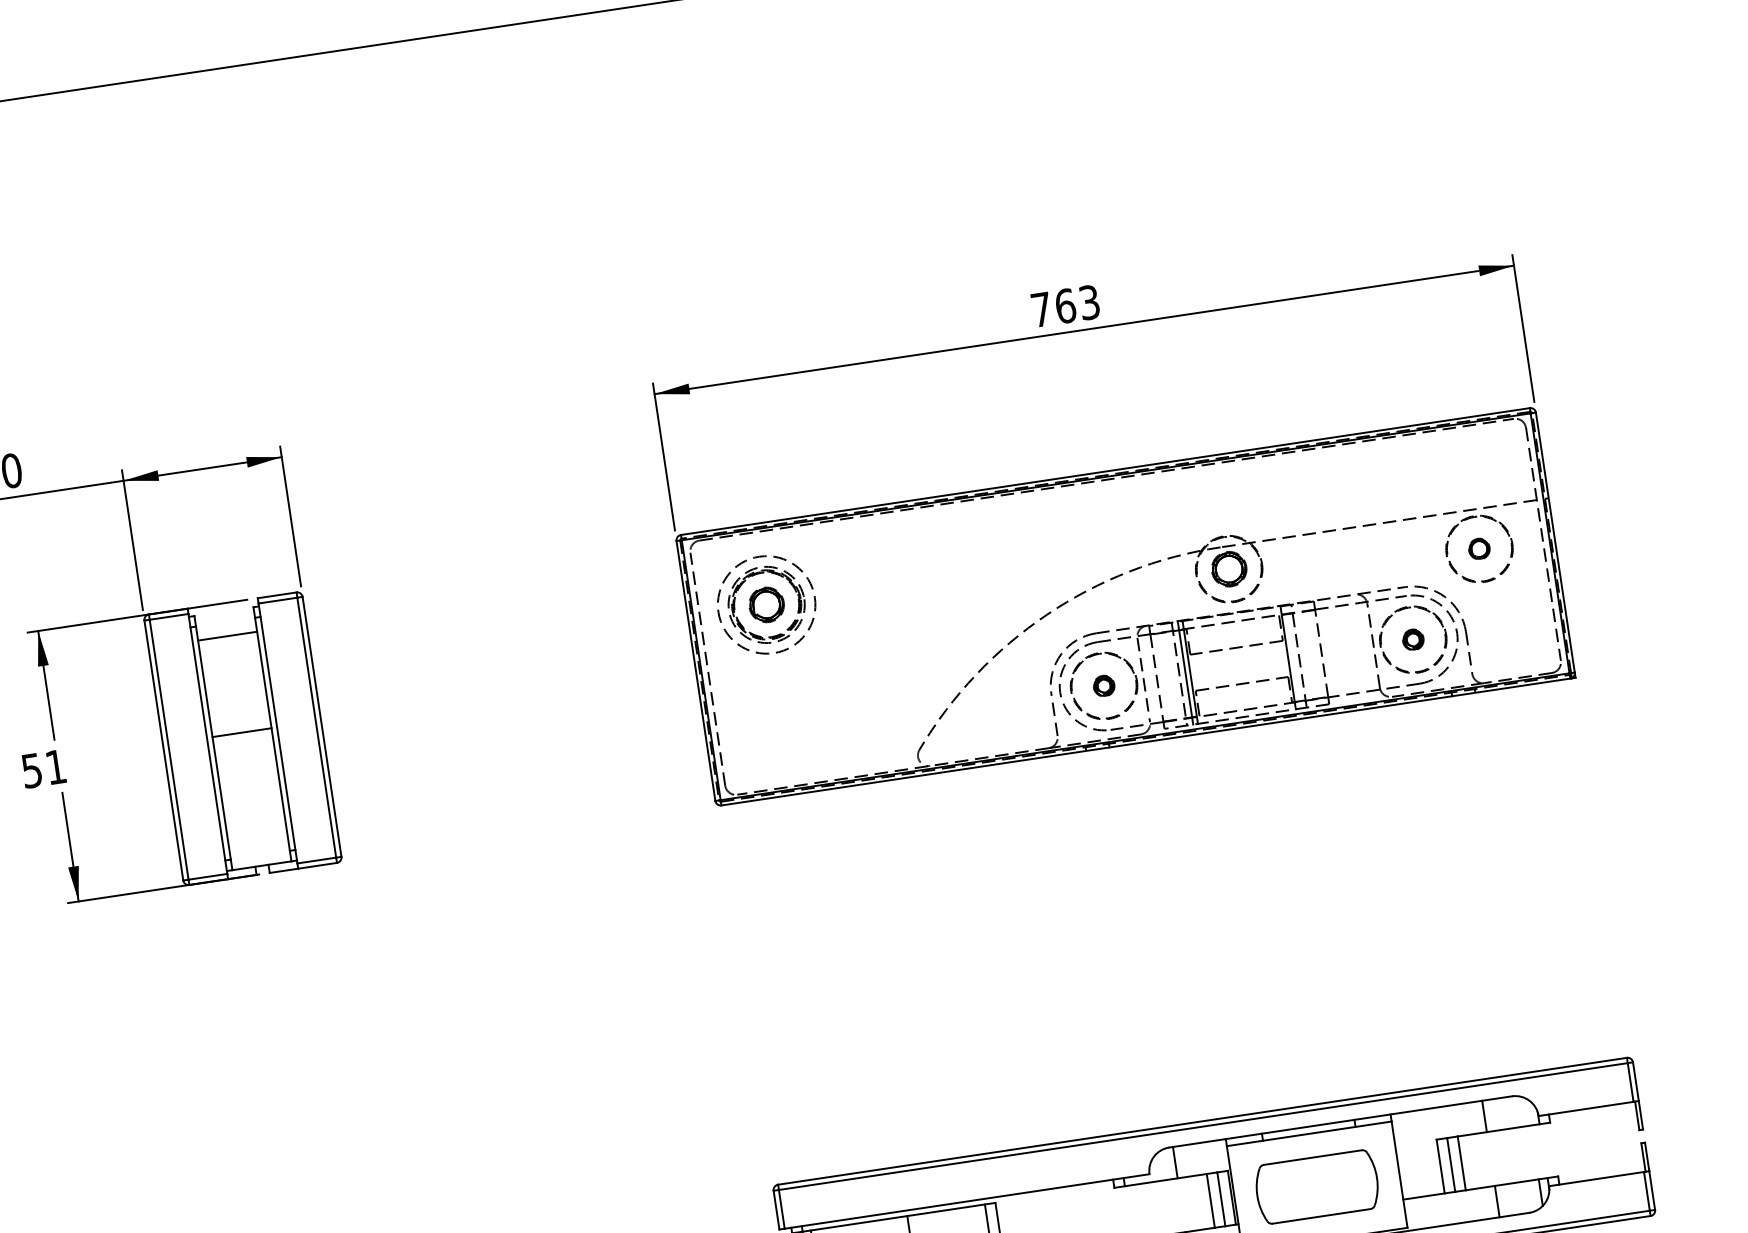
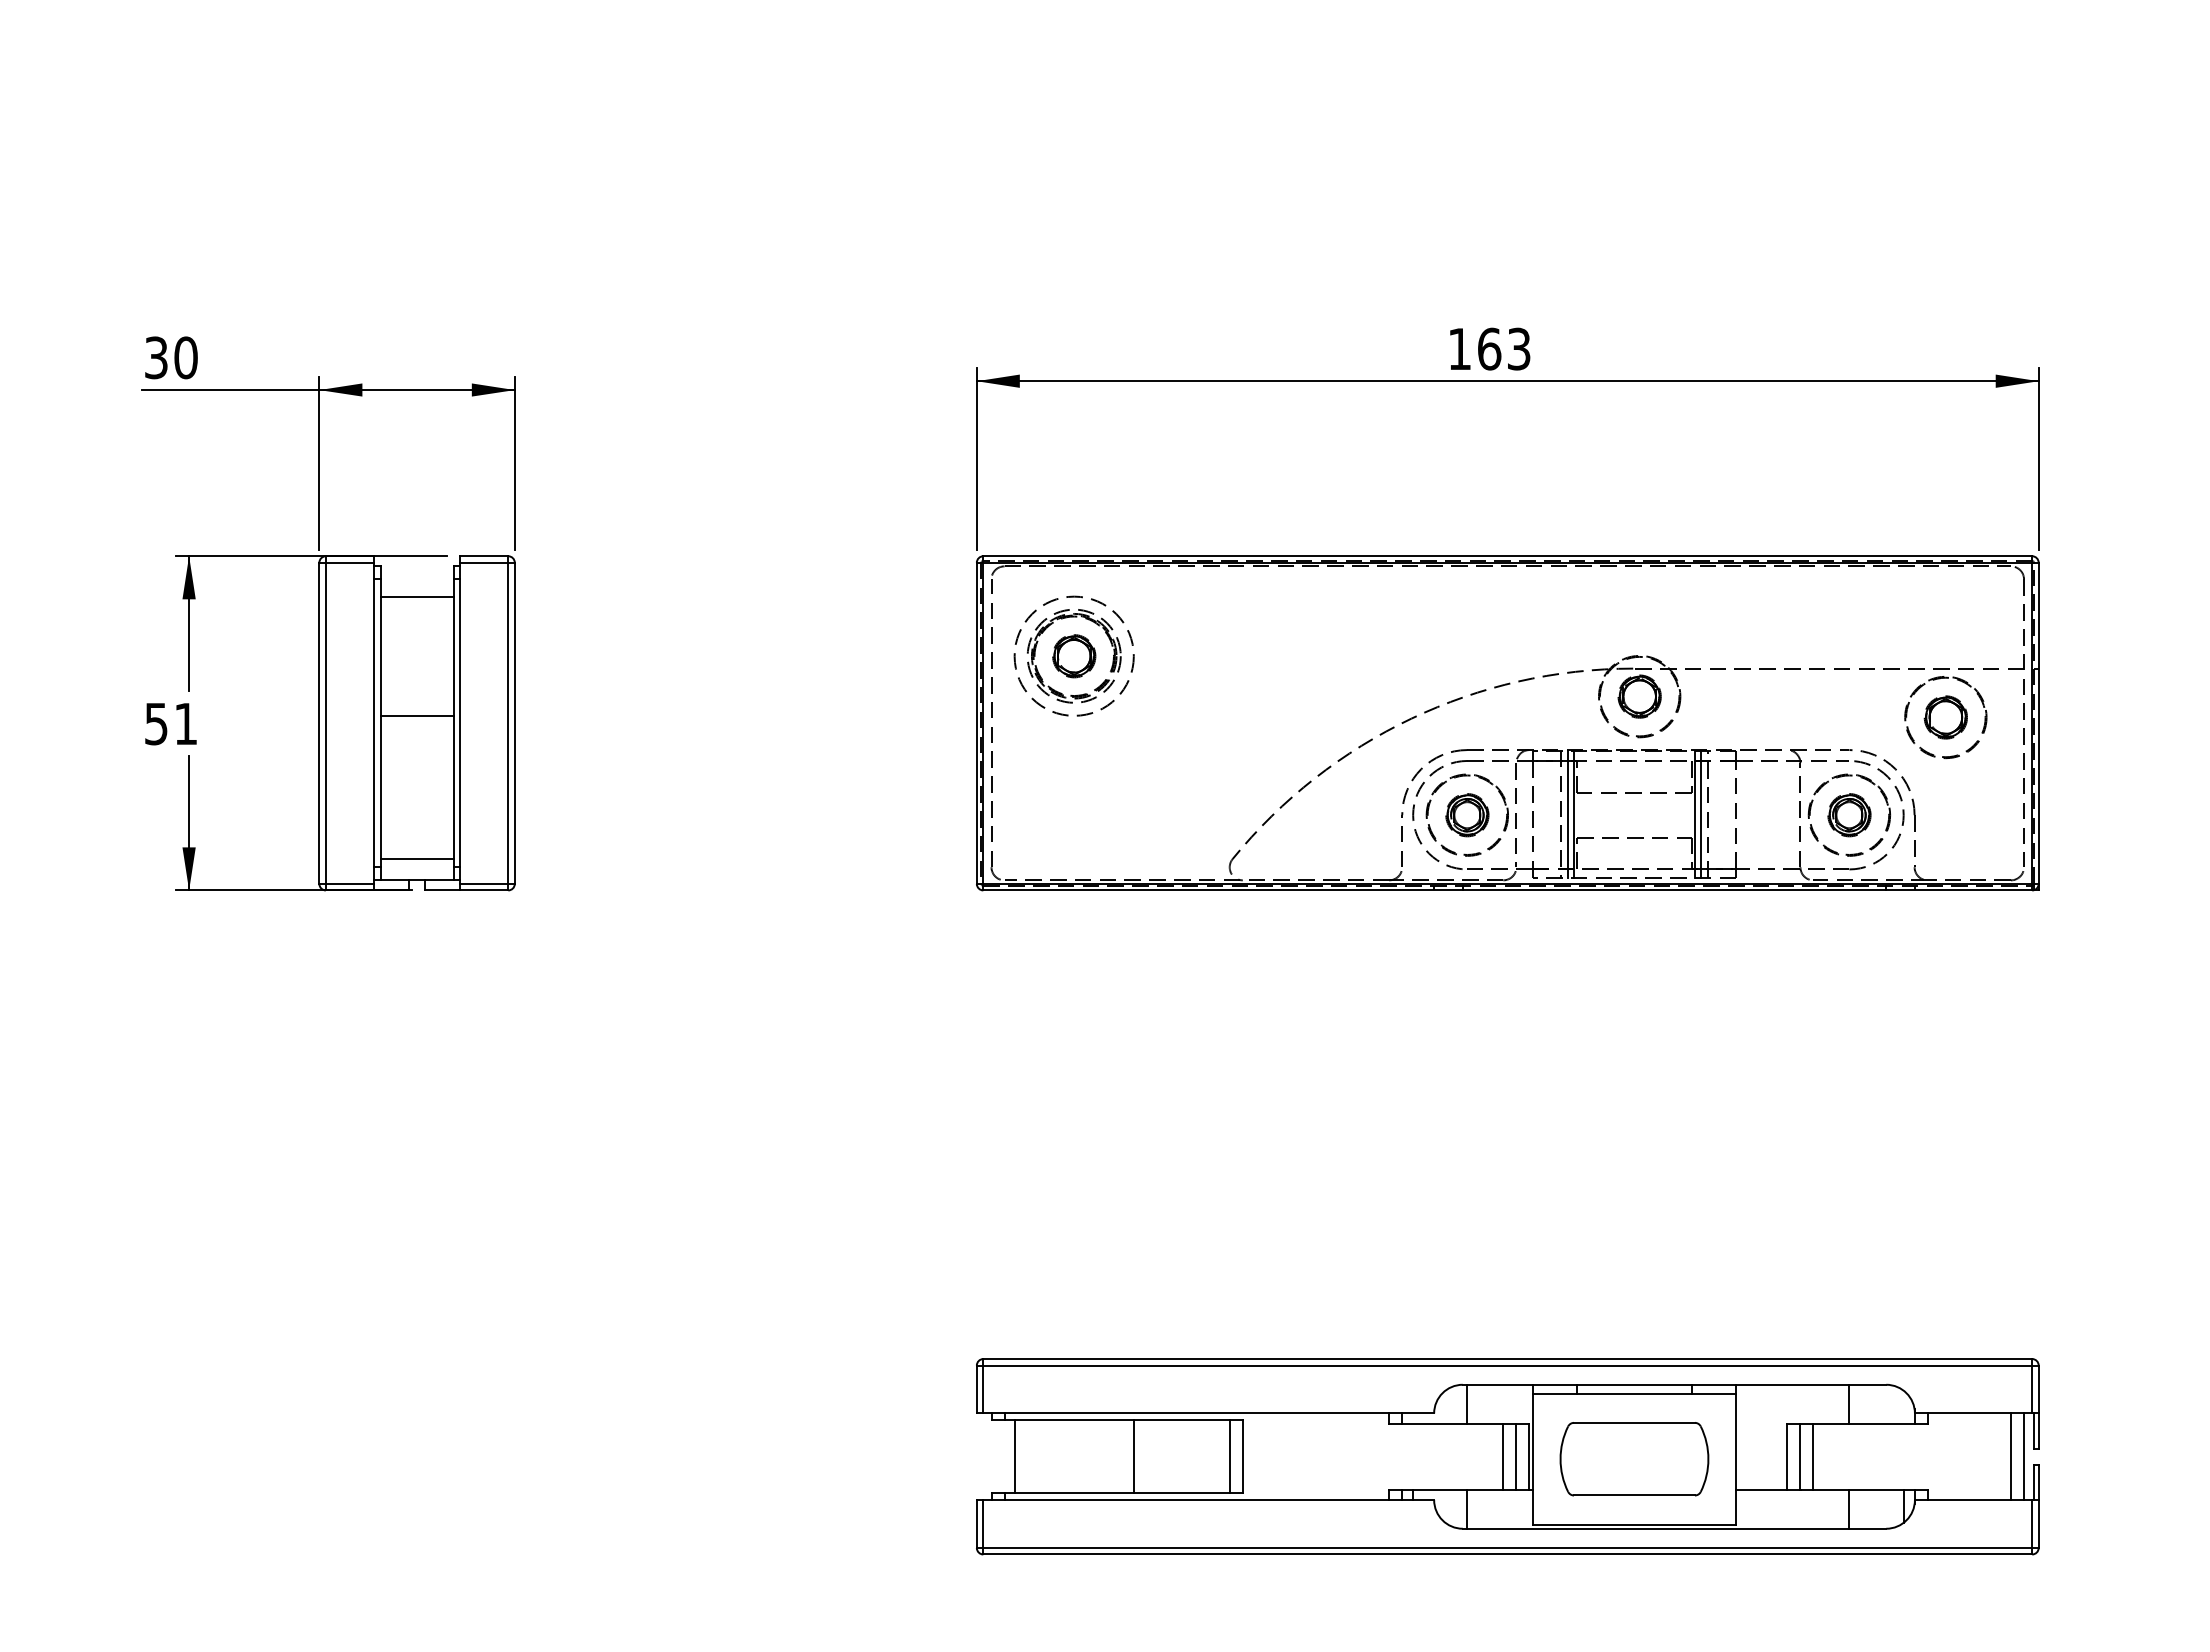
text: (1041, 309) -> (1459, 348), 763 -> 163
part: (1479, 549) -> (1945, 717), size x1.67
part: (1413, 640) -> (1849, 815), size x1.67
line: (1292, 656) -> (1700, 813), added
part: (1104, 686) -> (1467, 815), size x1.67
line: (258, 848) -> (416, 859), added
line: (1632, 1137) -> (2024, 1456), added
line: (1622, 1139) -> (2011, 1456), added

